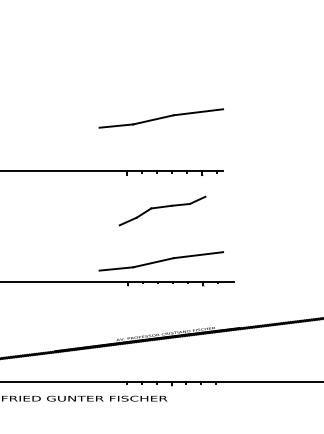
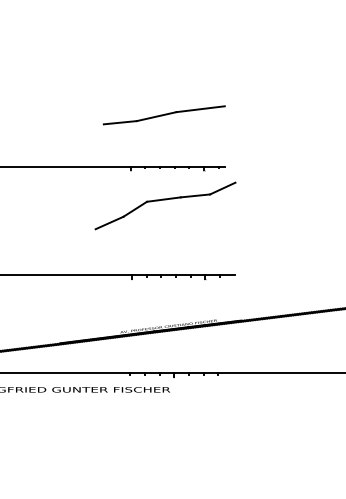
part: (162, 210) -> (165, 205), size x1.67
part: (160, 261) -> (163, 255), removed

